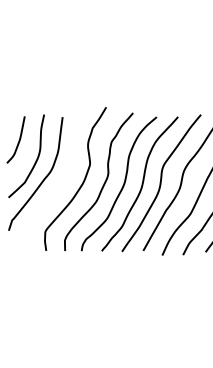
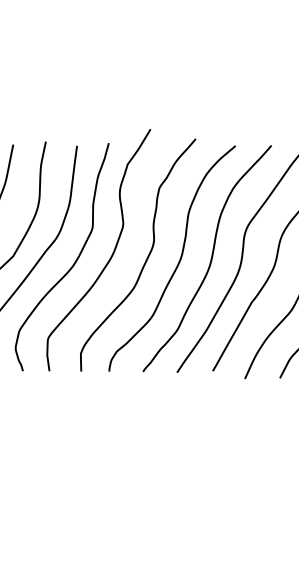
curve: (59, 187) -> (71, 264), added

